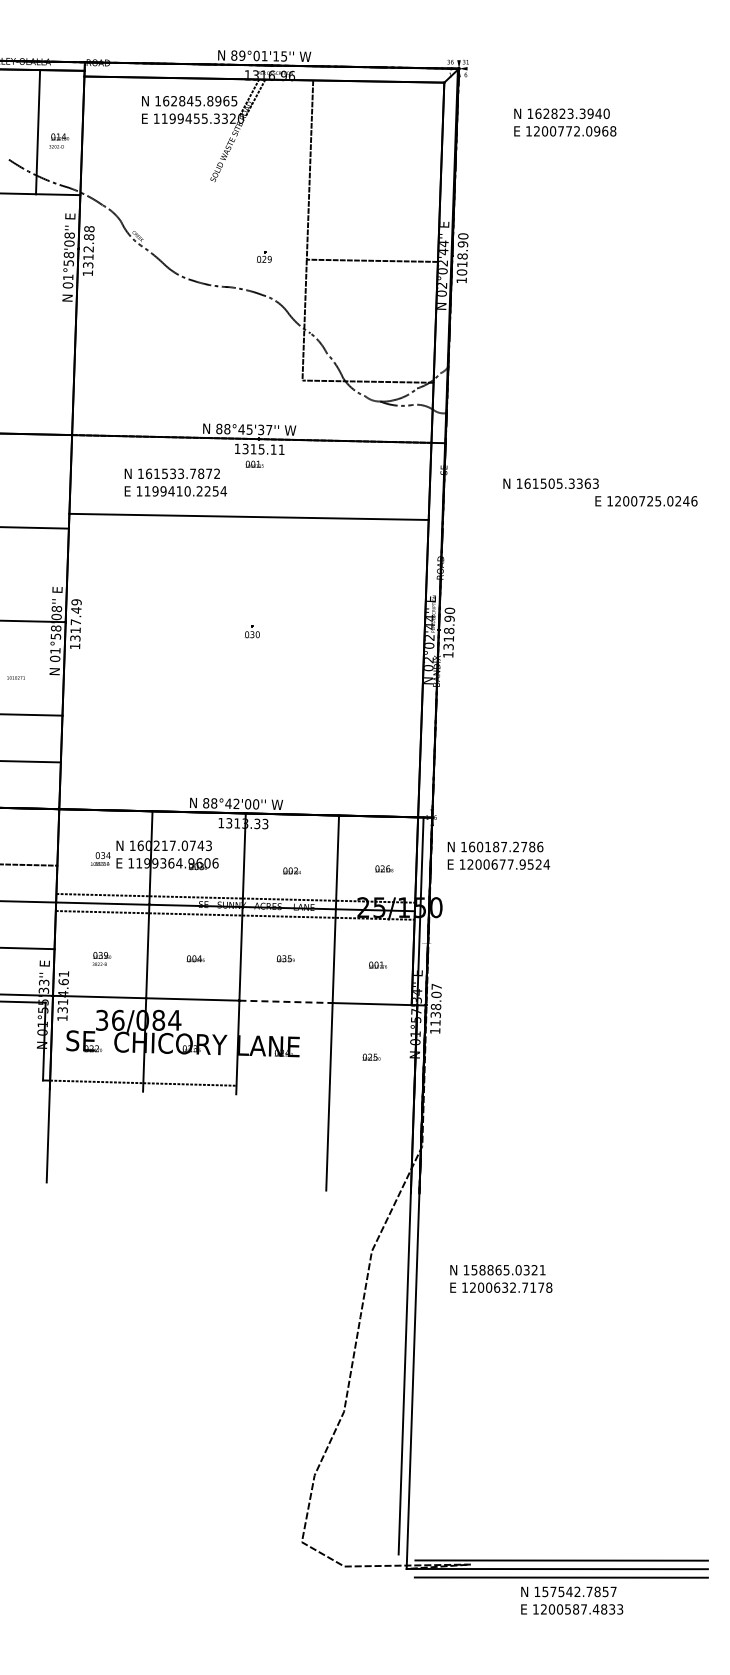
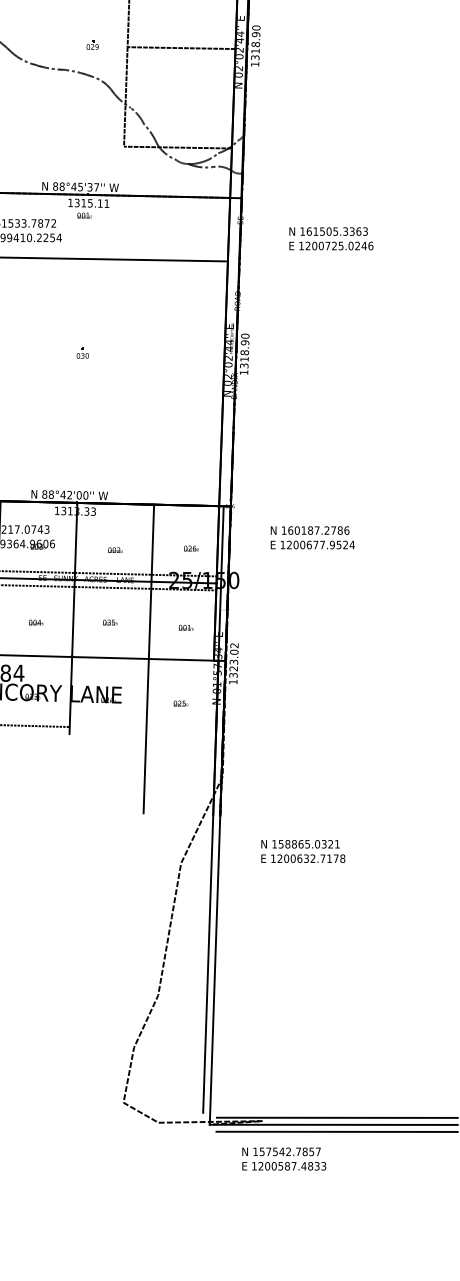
text: (461, 272) -> (254, 57), 1018.90 -> 1318.90
text: (646, 501) -> (331, 246), moved
text: (498, 855) -> (312, 537), moved
line: (286, 1001) -> (110, 657), dashed -> solid
text: (435, 1004) -> (233, 660), 1138.07 -> 1323.02
text: (501, 1278) -> (303, 851), moved
text: (572, 1600) -> (284, 1158), moved

